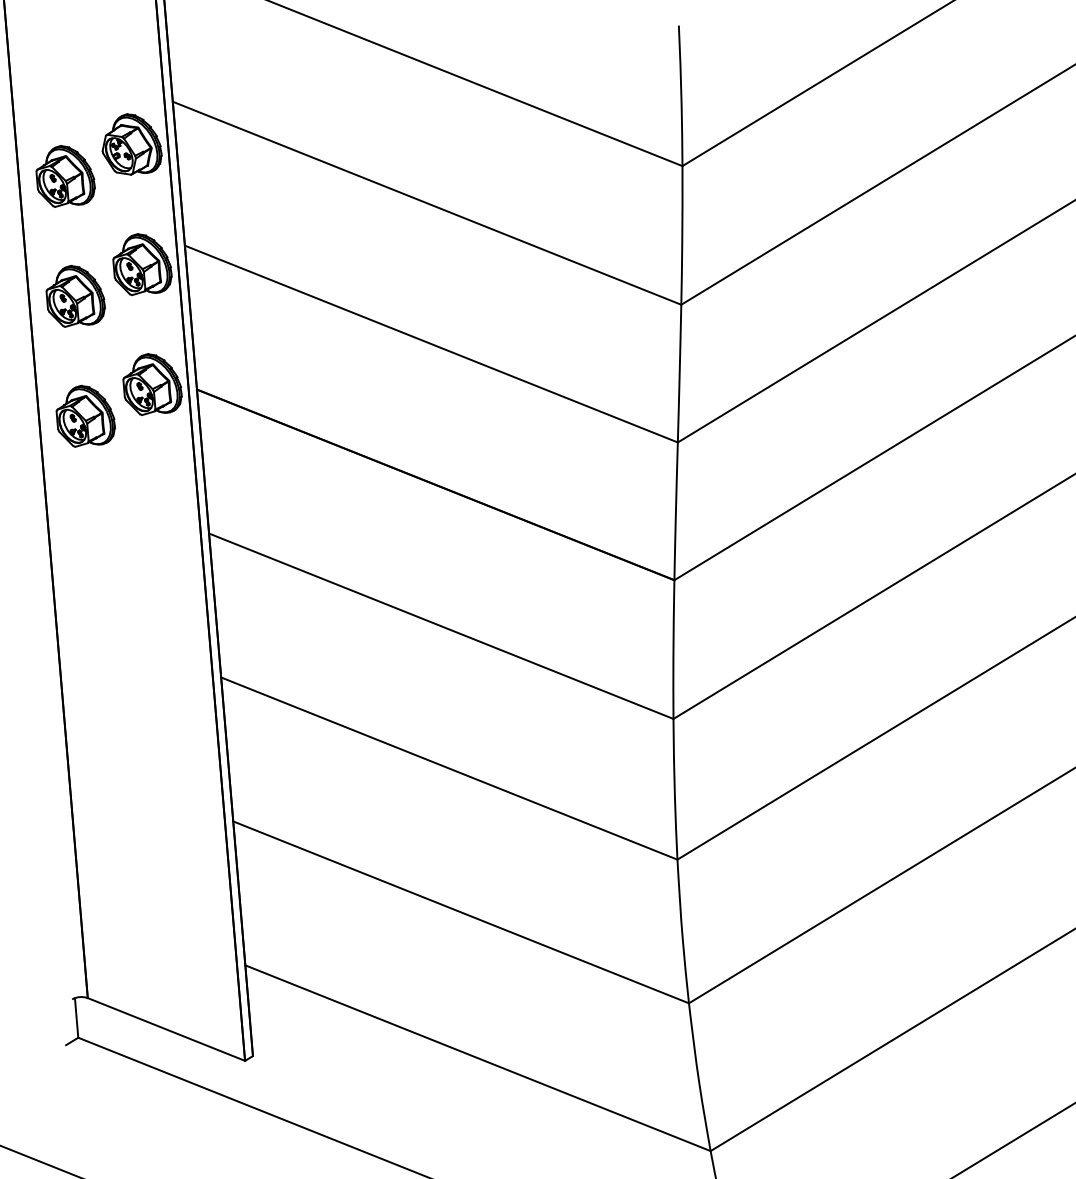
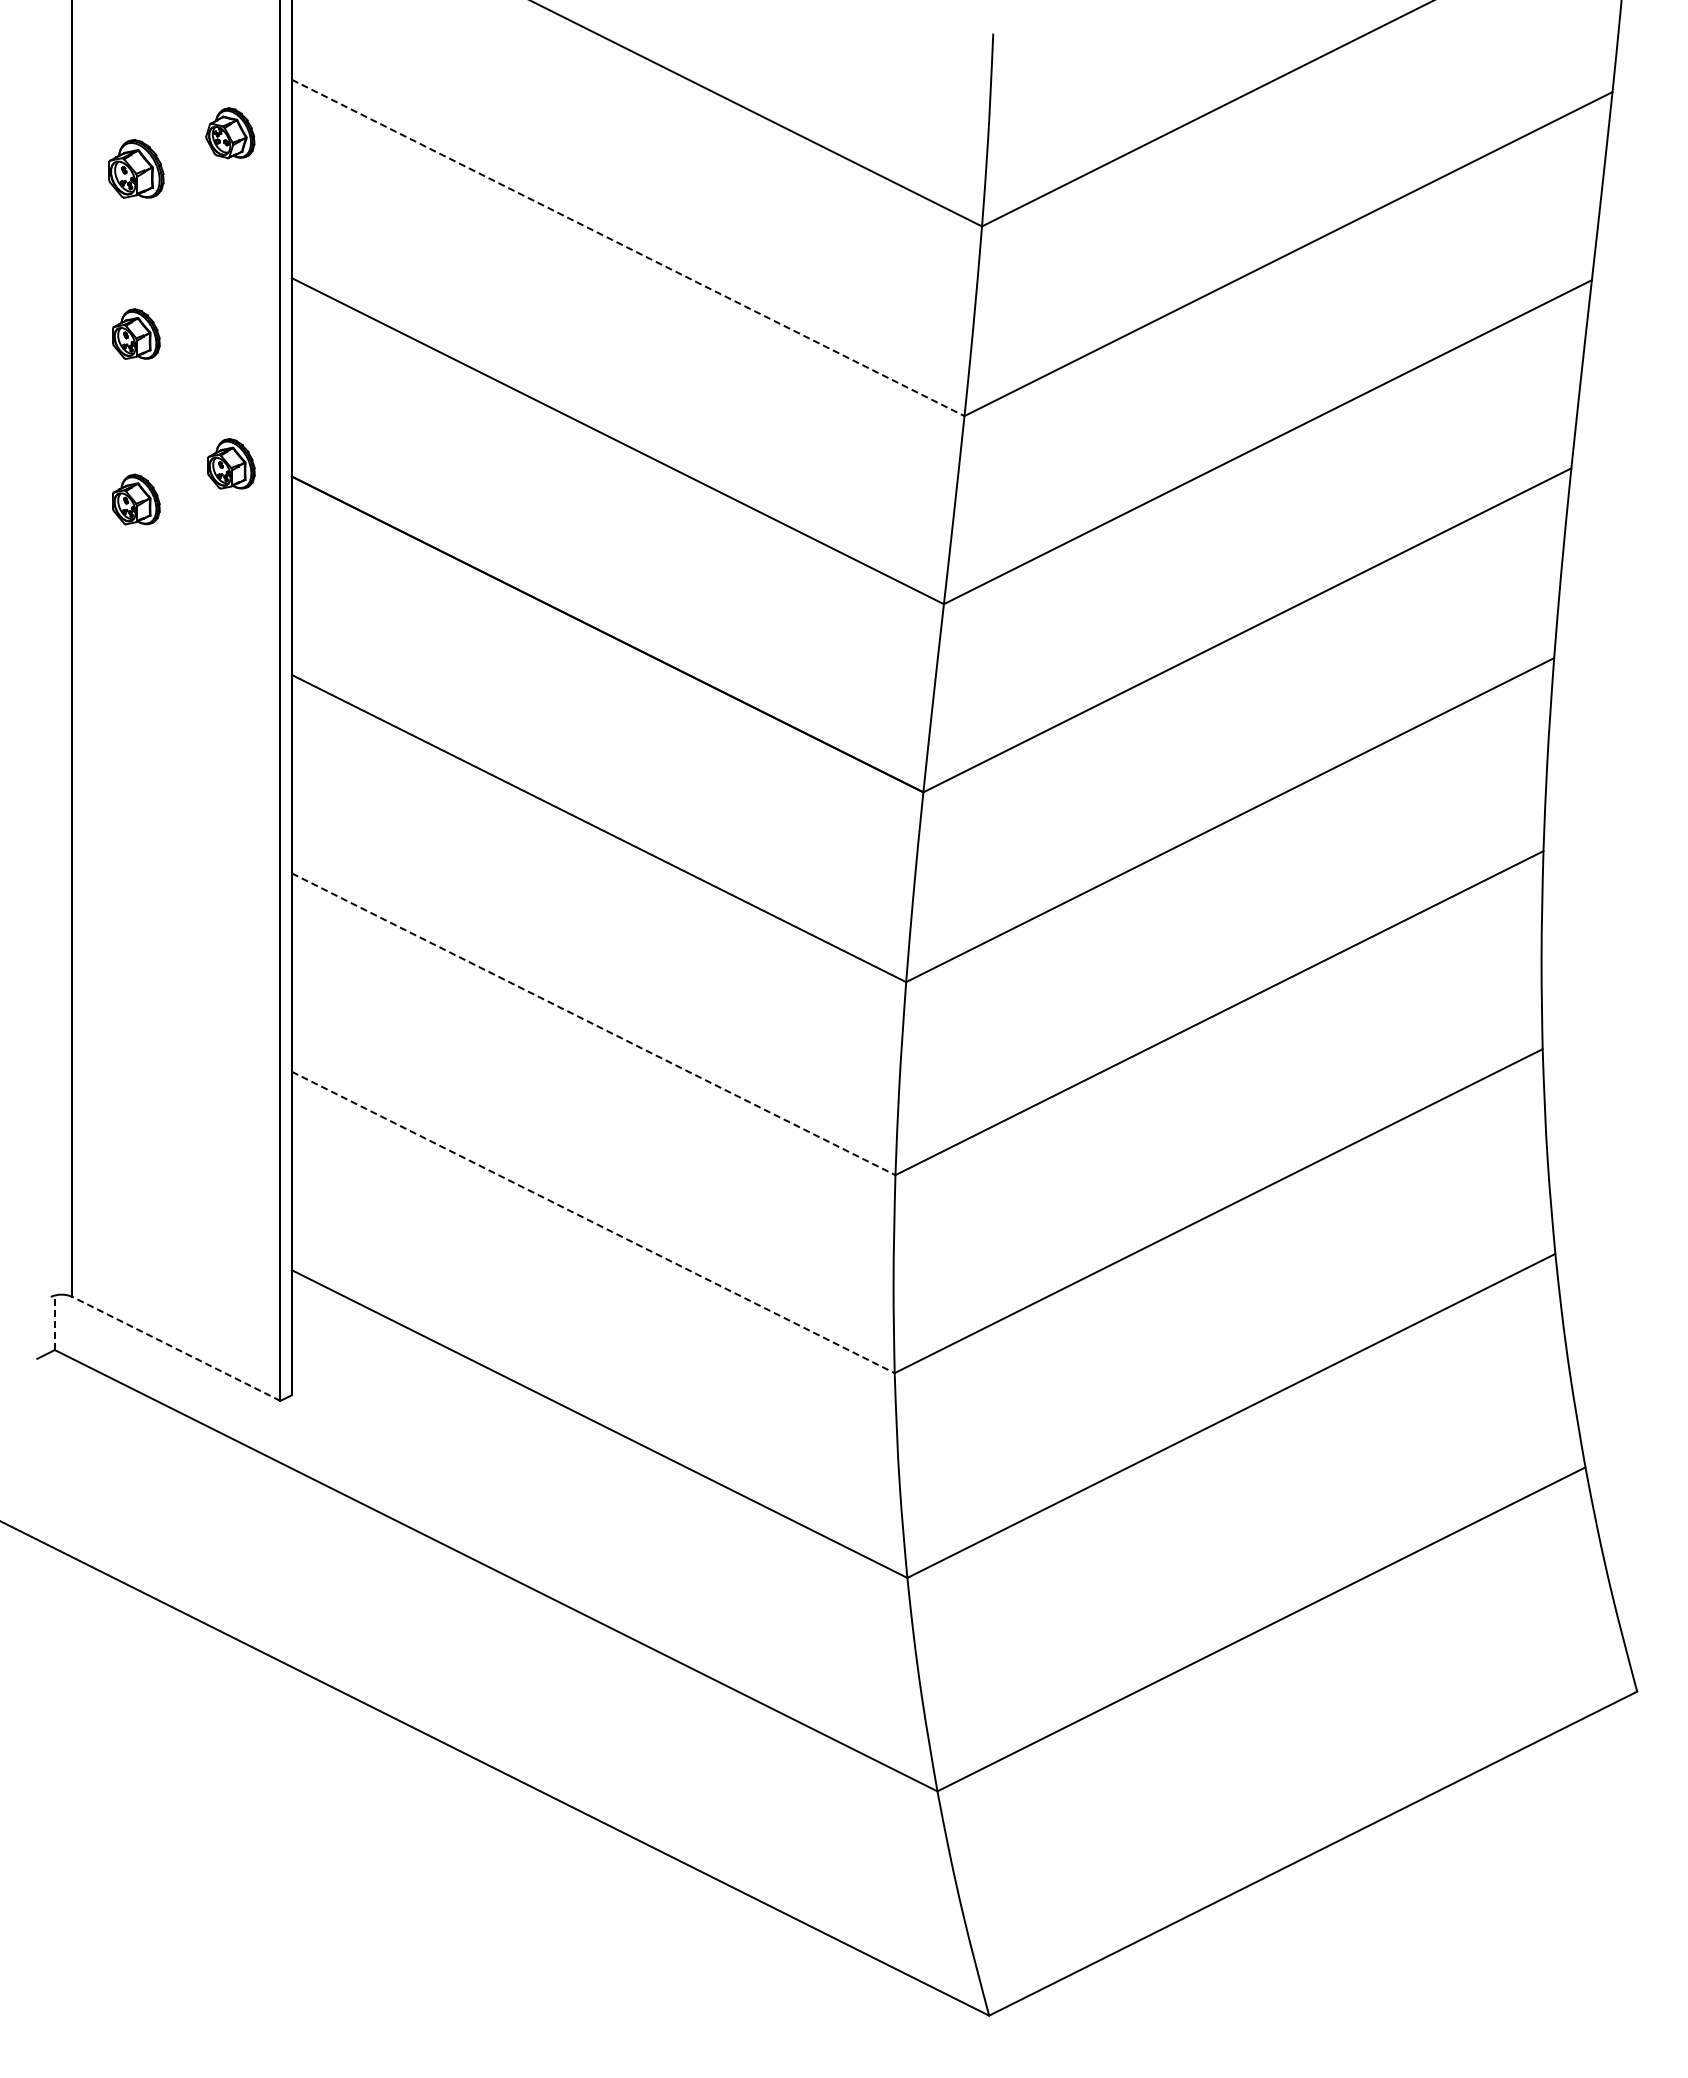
part: (131, 143) -> (230, 132), size x0.6
part: (65, 175) -> (136, 168), size x0.7
line: (427, 203) -> (628, 248), solid -> dashed
part: (142, 264) -> (231, 298), removed
part: (75, 295) -> (136, 333), size x0.6
part: (152, 383) -> (231, 463), size x0.6
part: (85, 415) -> (136, 499), size x0.6
line: (449, 768) -> (594, 1024), solid -> dashed
line: (461, 912) -> (593, 1222), solid -> dashed
line: (76, 1017) -> (54, 1322), solid -> dashed
line: (166, 1029) -> (176, 1348), solid -> dashed

